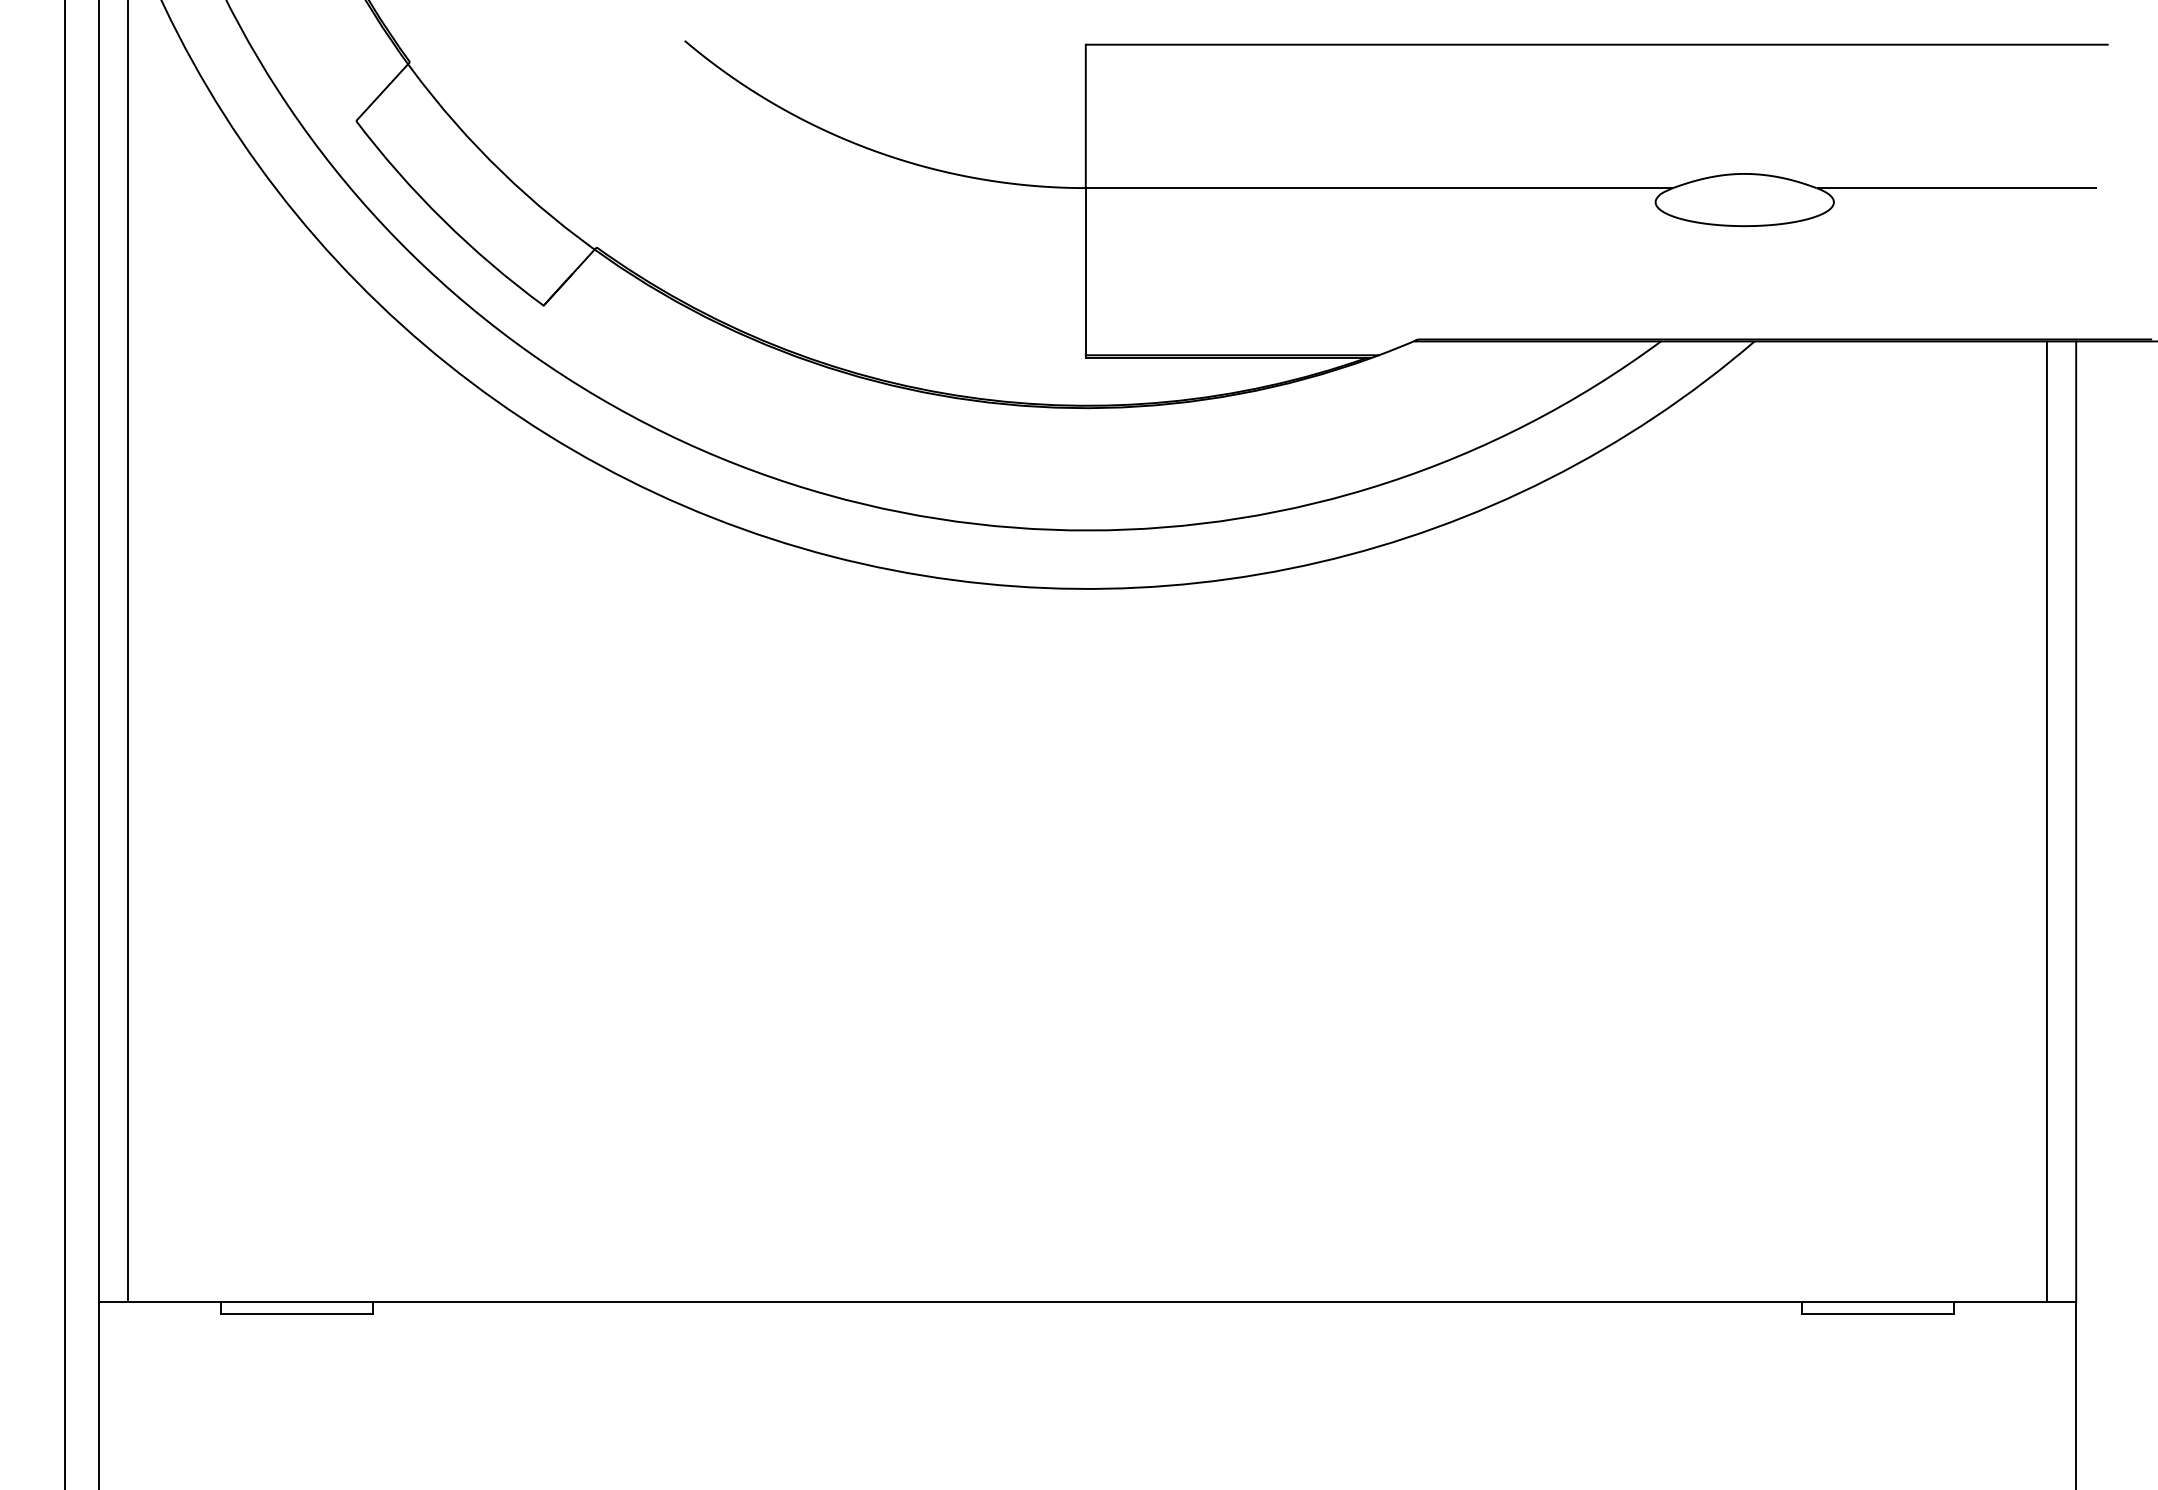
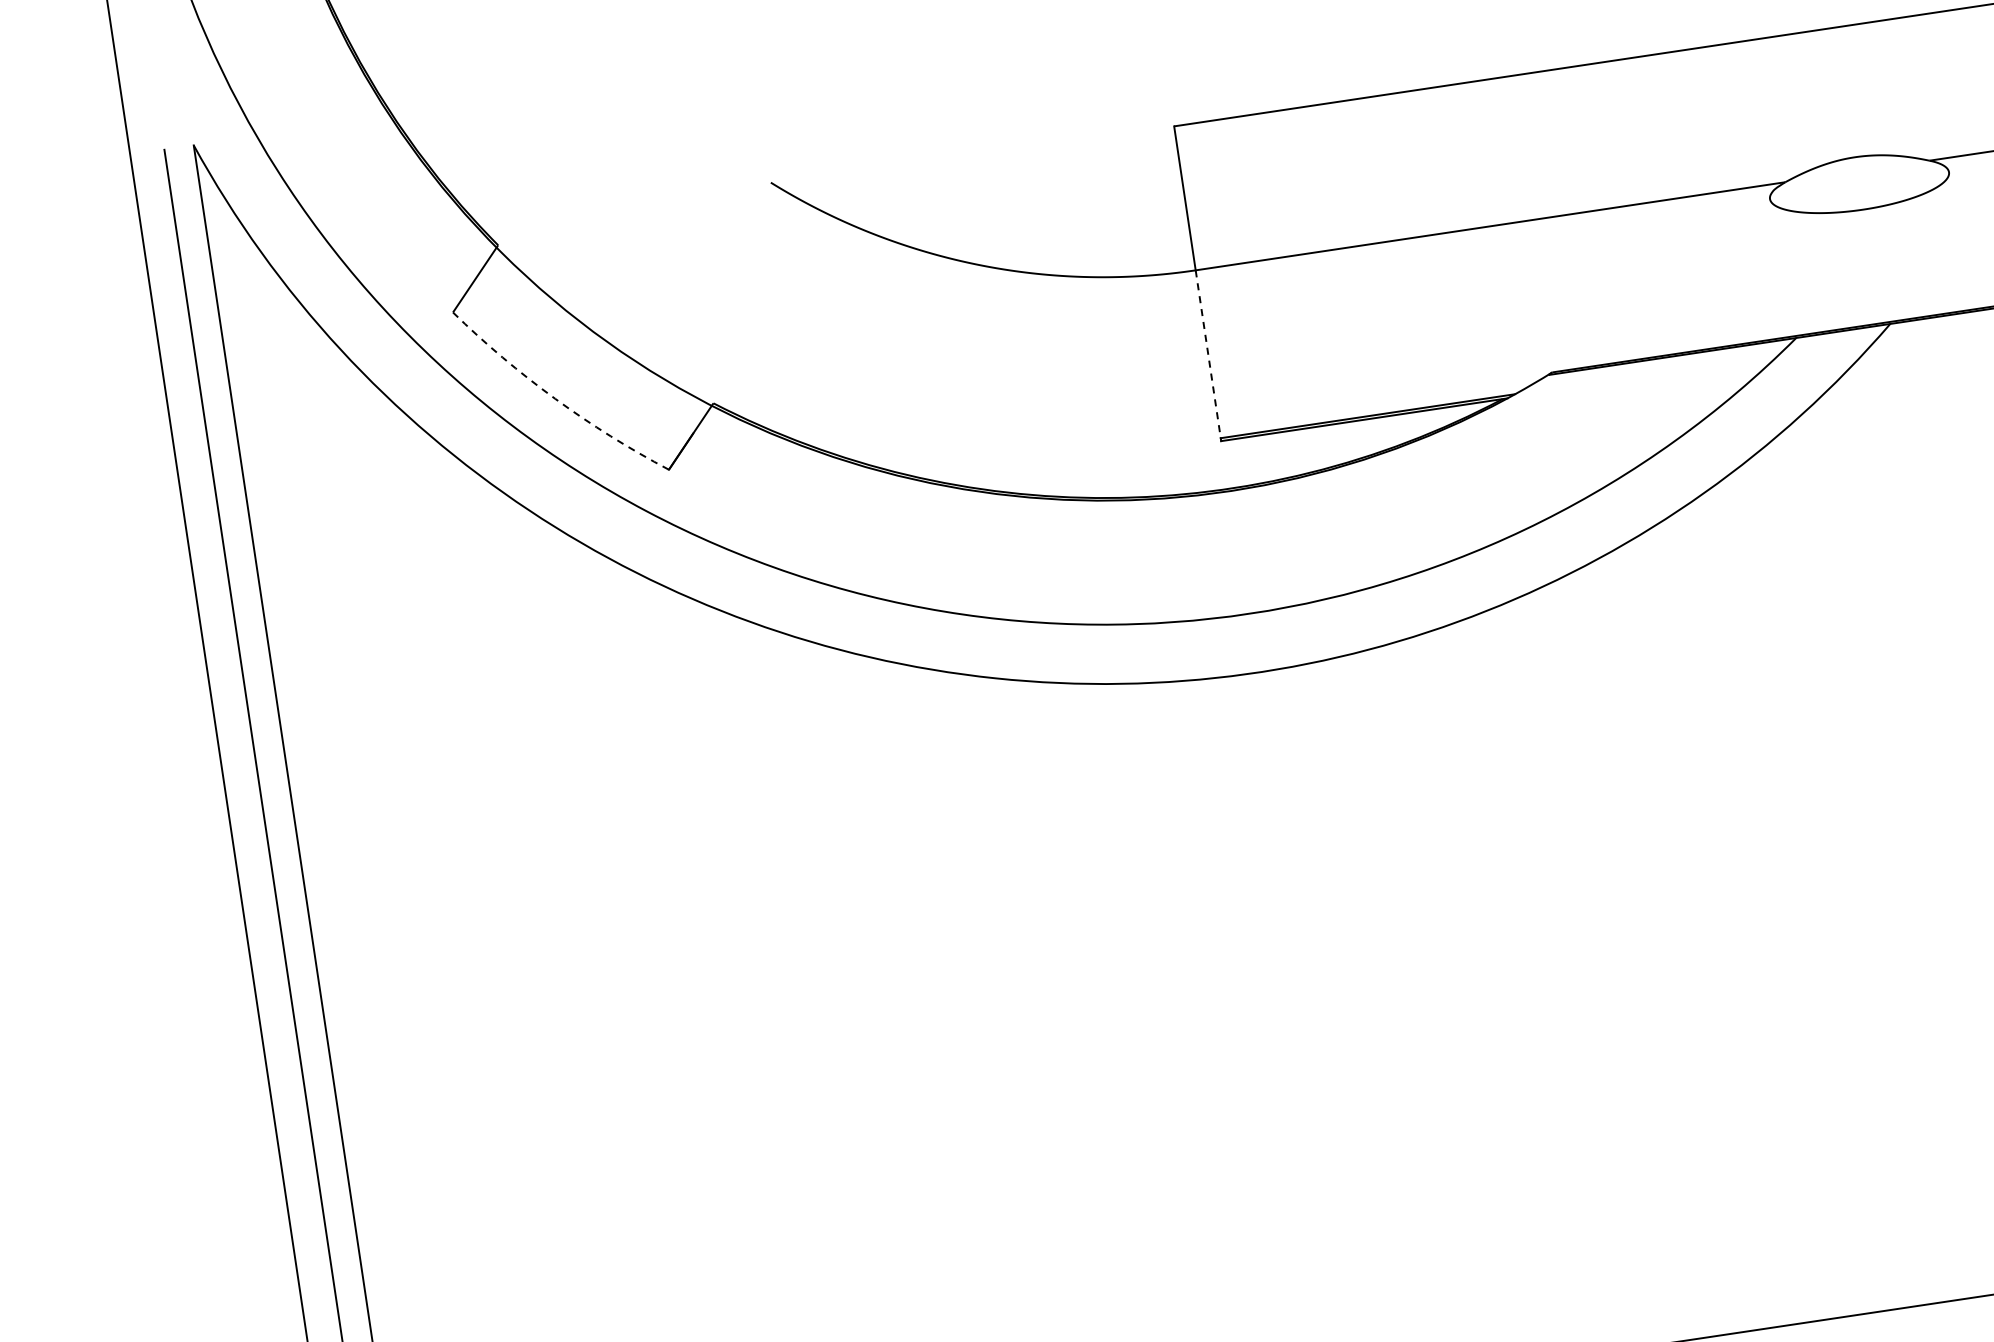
arc: (443, 220) -> (555, 399), solid -> dashed
line: (1085, 271) -> (1207, 354), solid -> dashed

